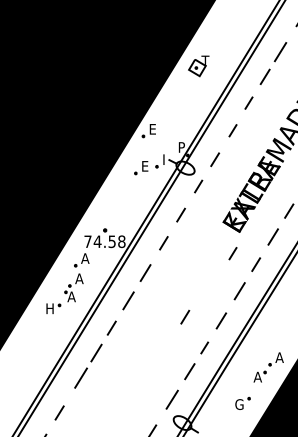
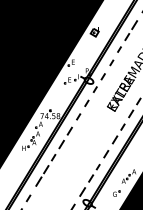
line: (232, 252) -> (111, 121), removed
line: (184, 317) -> (88, 152), removed

